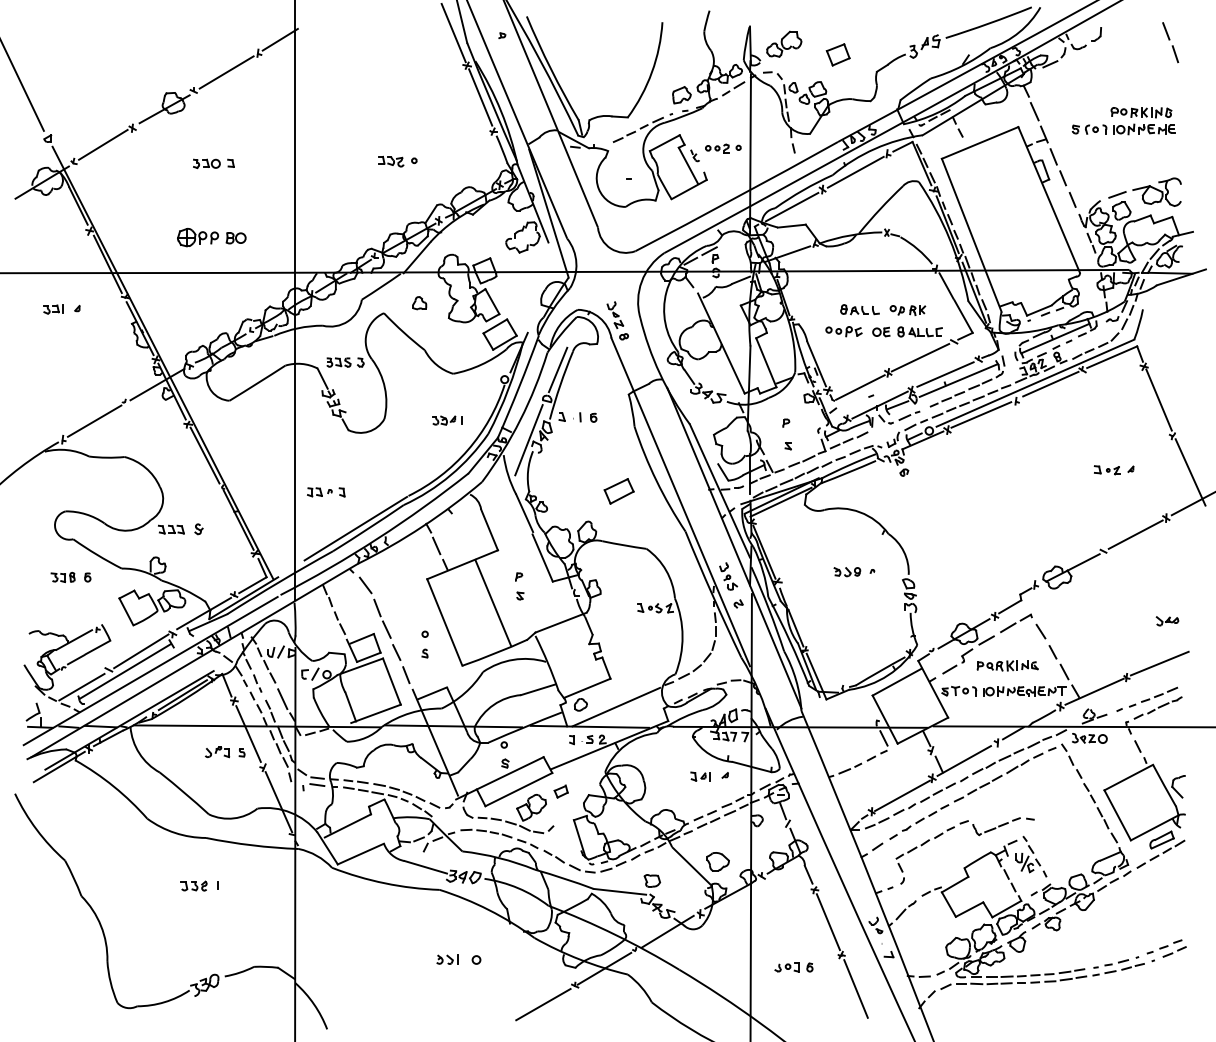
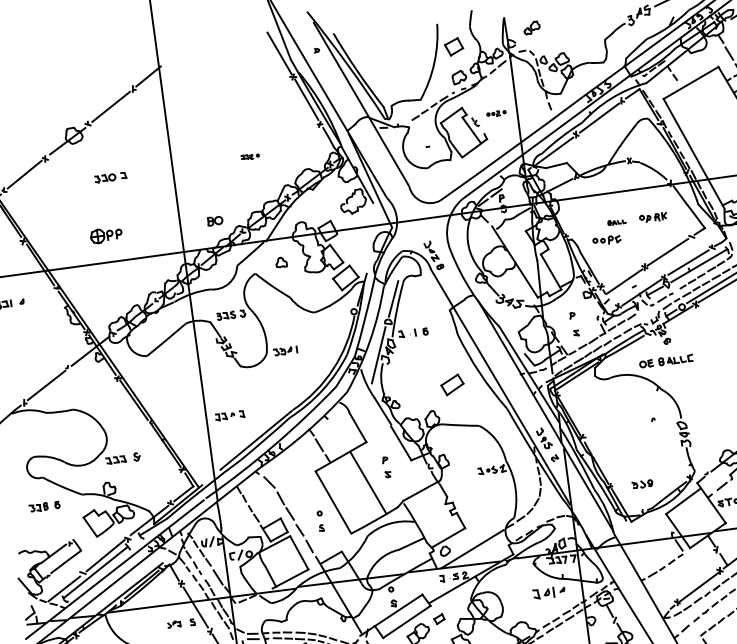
part: (784, 43) -> (532, 27), size x0.6
part: (837, 54) -> (453, 46), moved
part: (723, 148) -> (496, 113), size x0.7
part: (397, 161) -> (250, 156), size x0.6
part: (235, 238) -> (214, 221), moved
part: (859, 309) -> (616, 221), size x0.6
part: (907, 331) -> (666, 360), moved
part: (447, 420) -> (285, 351), moved
part: (847, 572) -> (642, 484), moved
part: (217, 752) -> (174, 624), size x0.7
part: (700, 776) -> (543, 593), size x1.4

